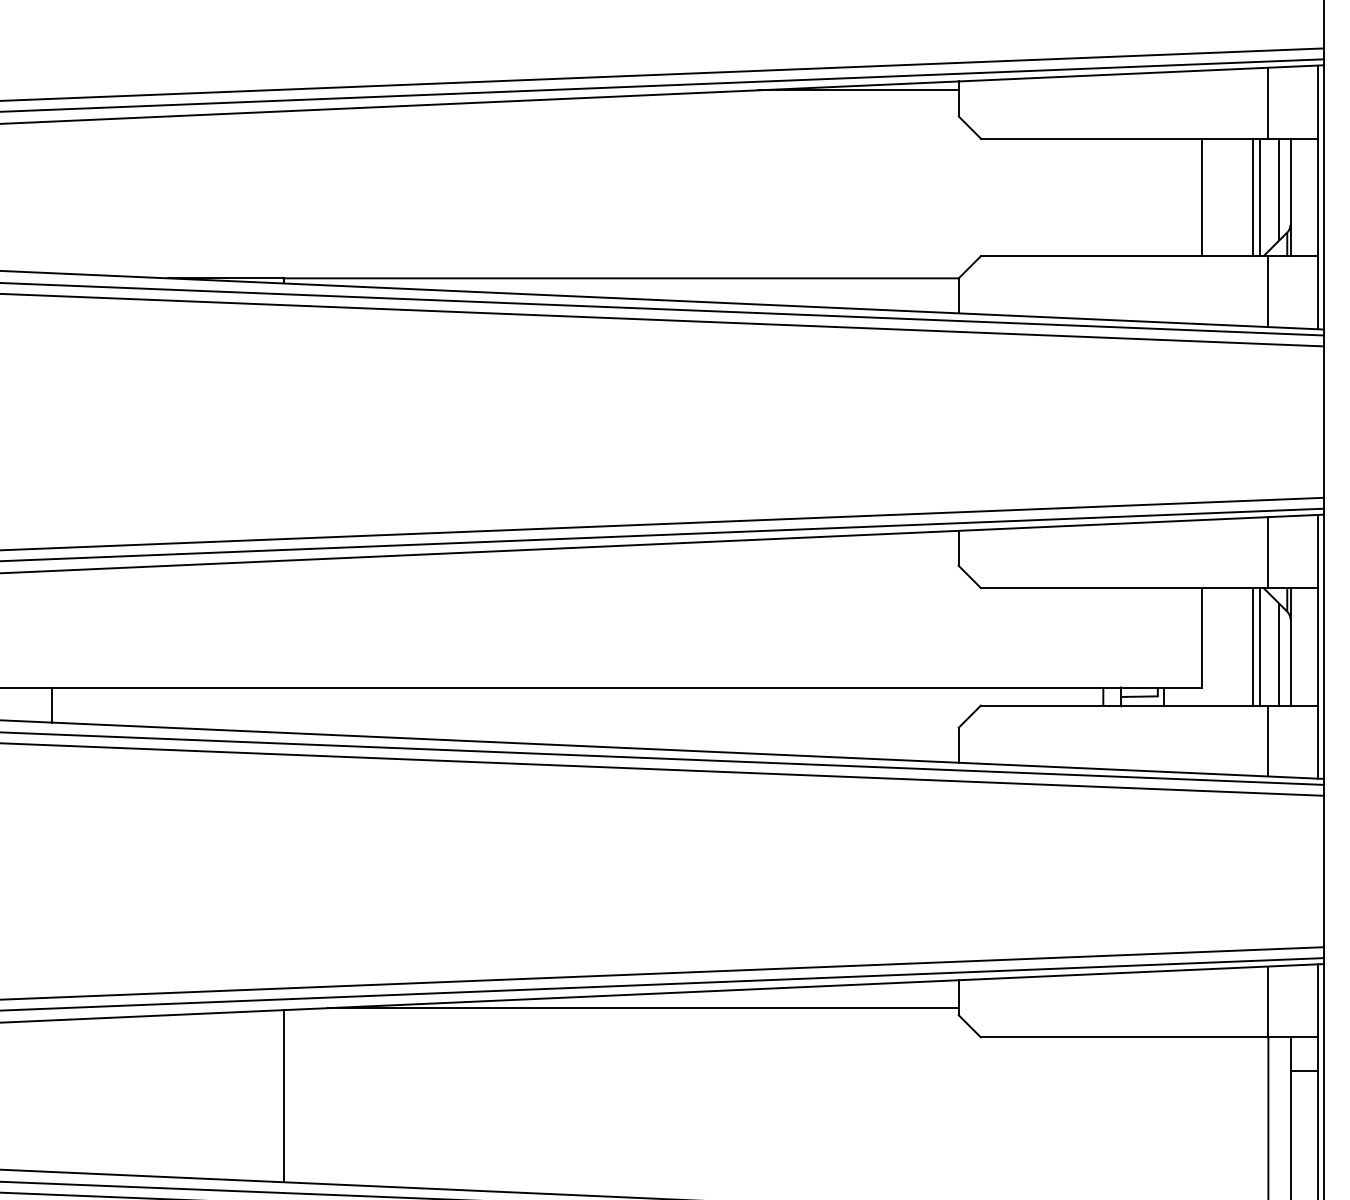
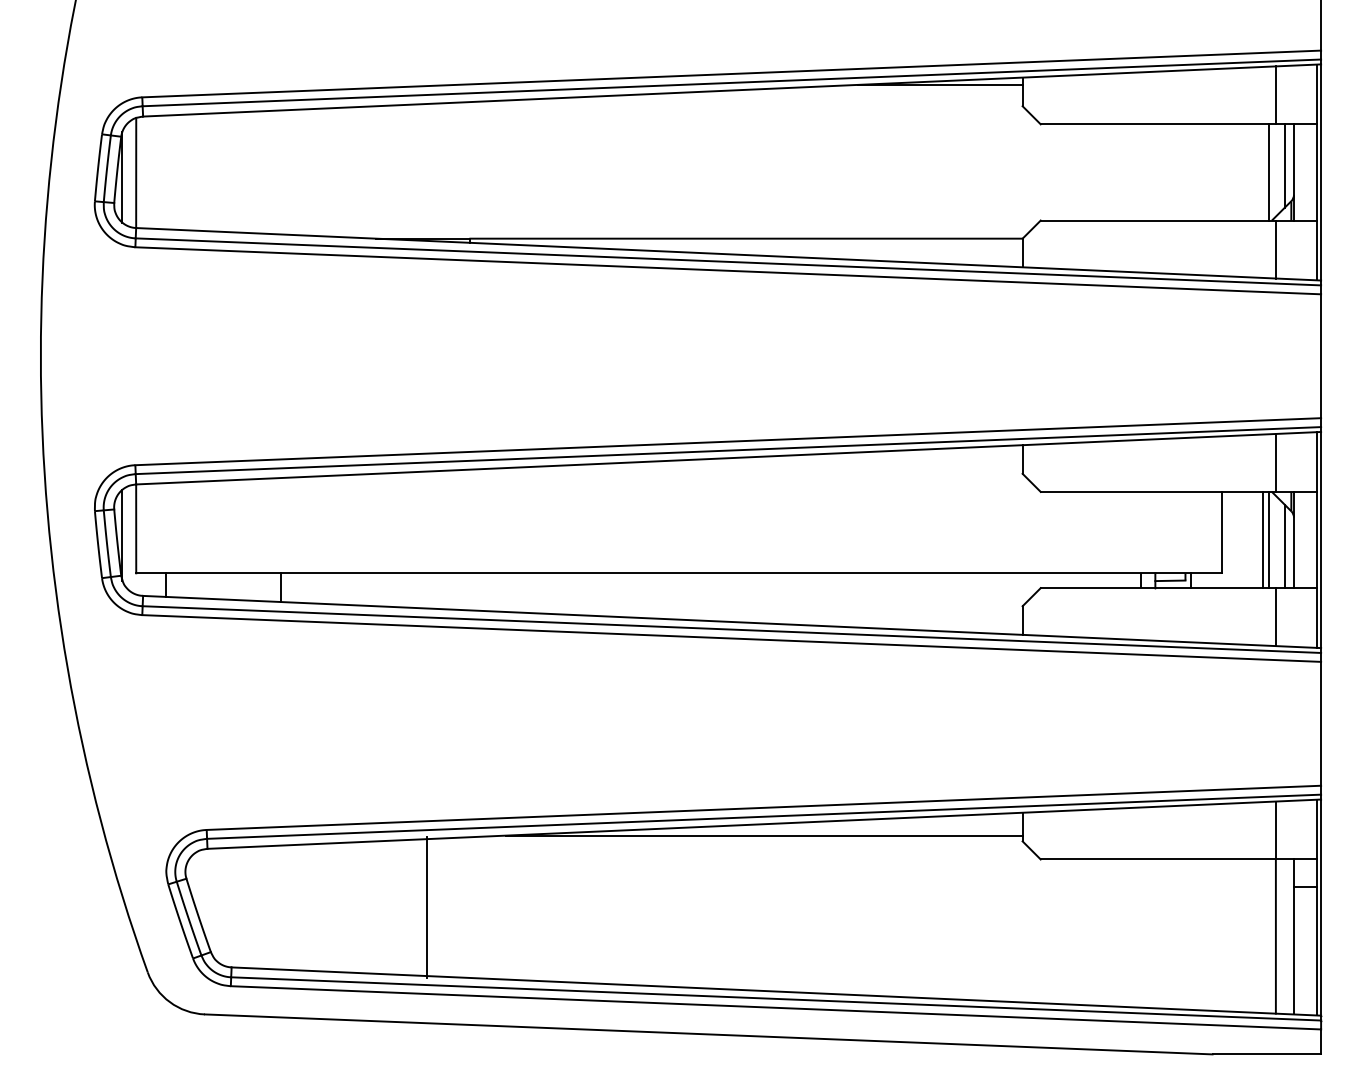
line: (1201, 197) -> (1221, 172), removed
line: (1253, 197) -> (1263, 172), removed
line: (283, 1096) -> (427, 907), moved

